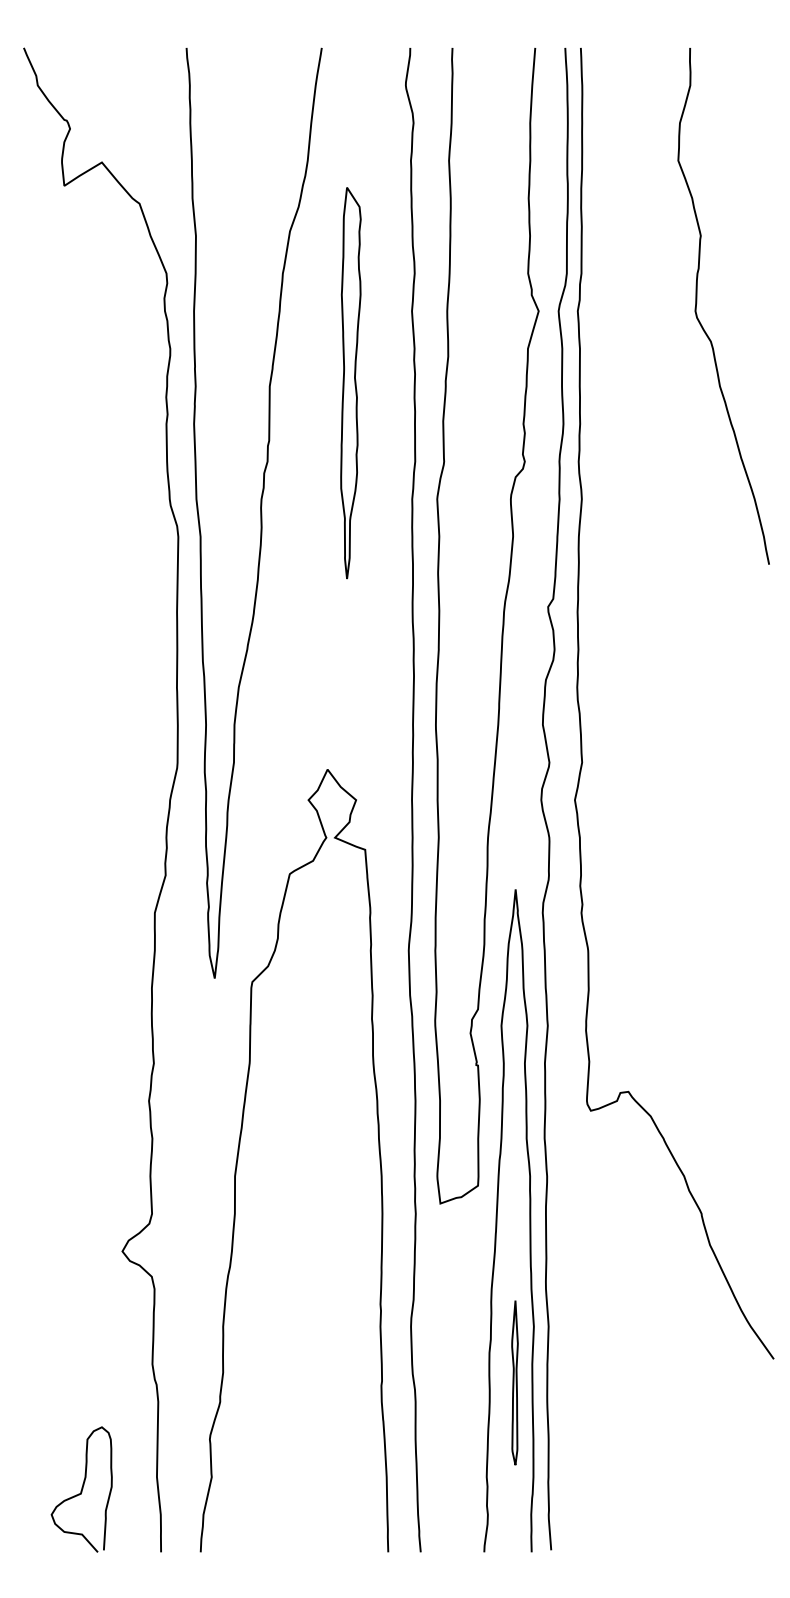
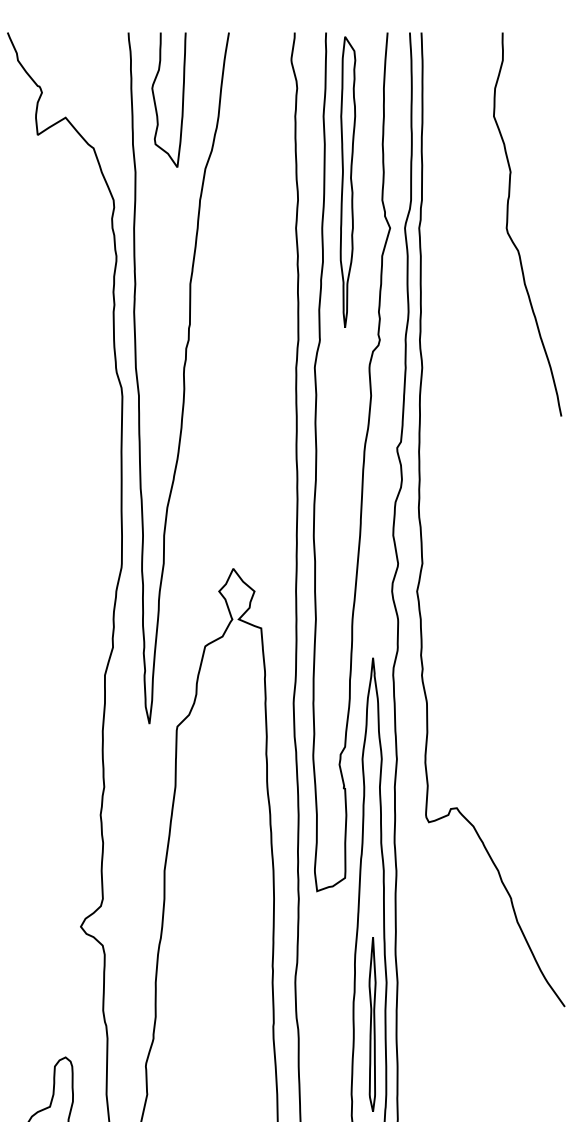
curve: (223, 143) -> (155, 103), added
part: (350, 383) -> (347, 182), moved
part: (514, 1382) -> (372, 1024), size x1.43

